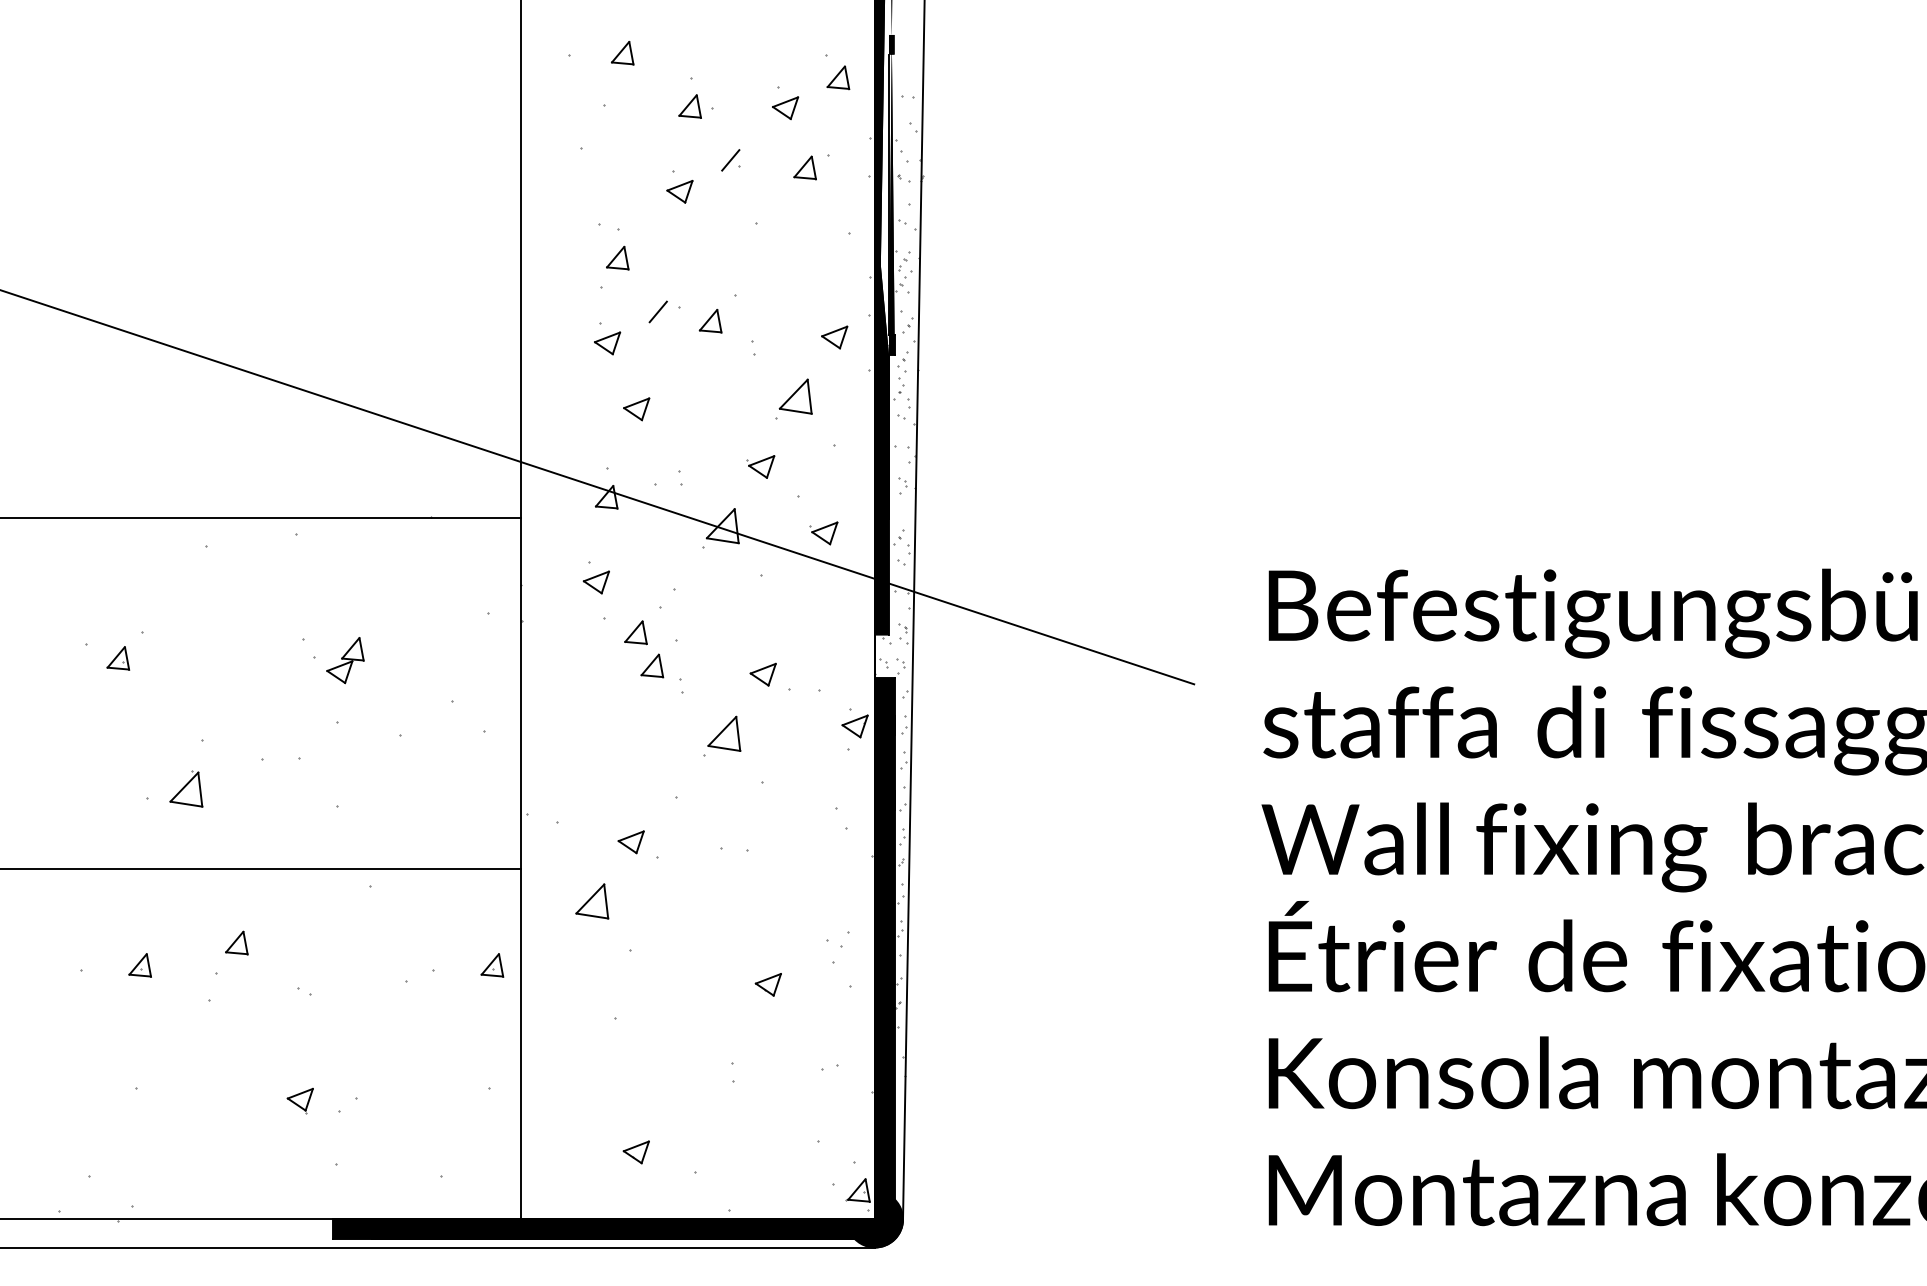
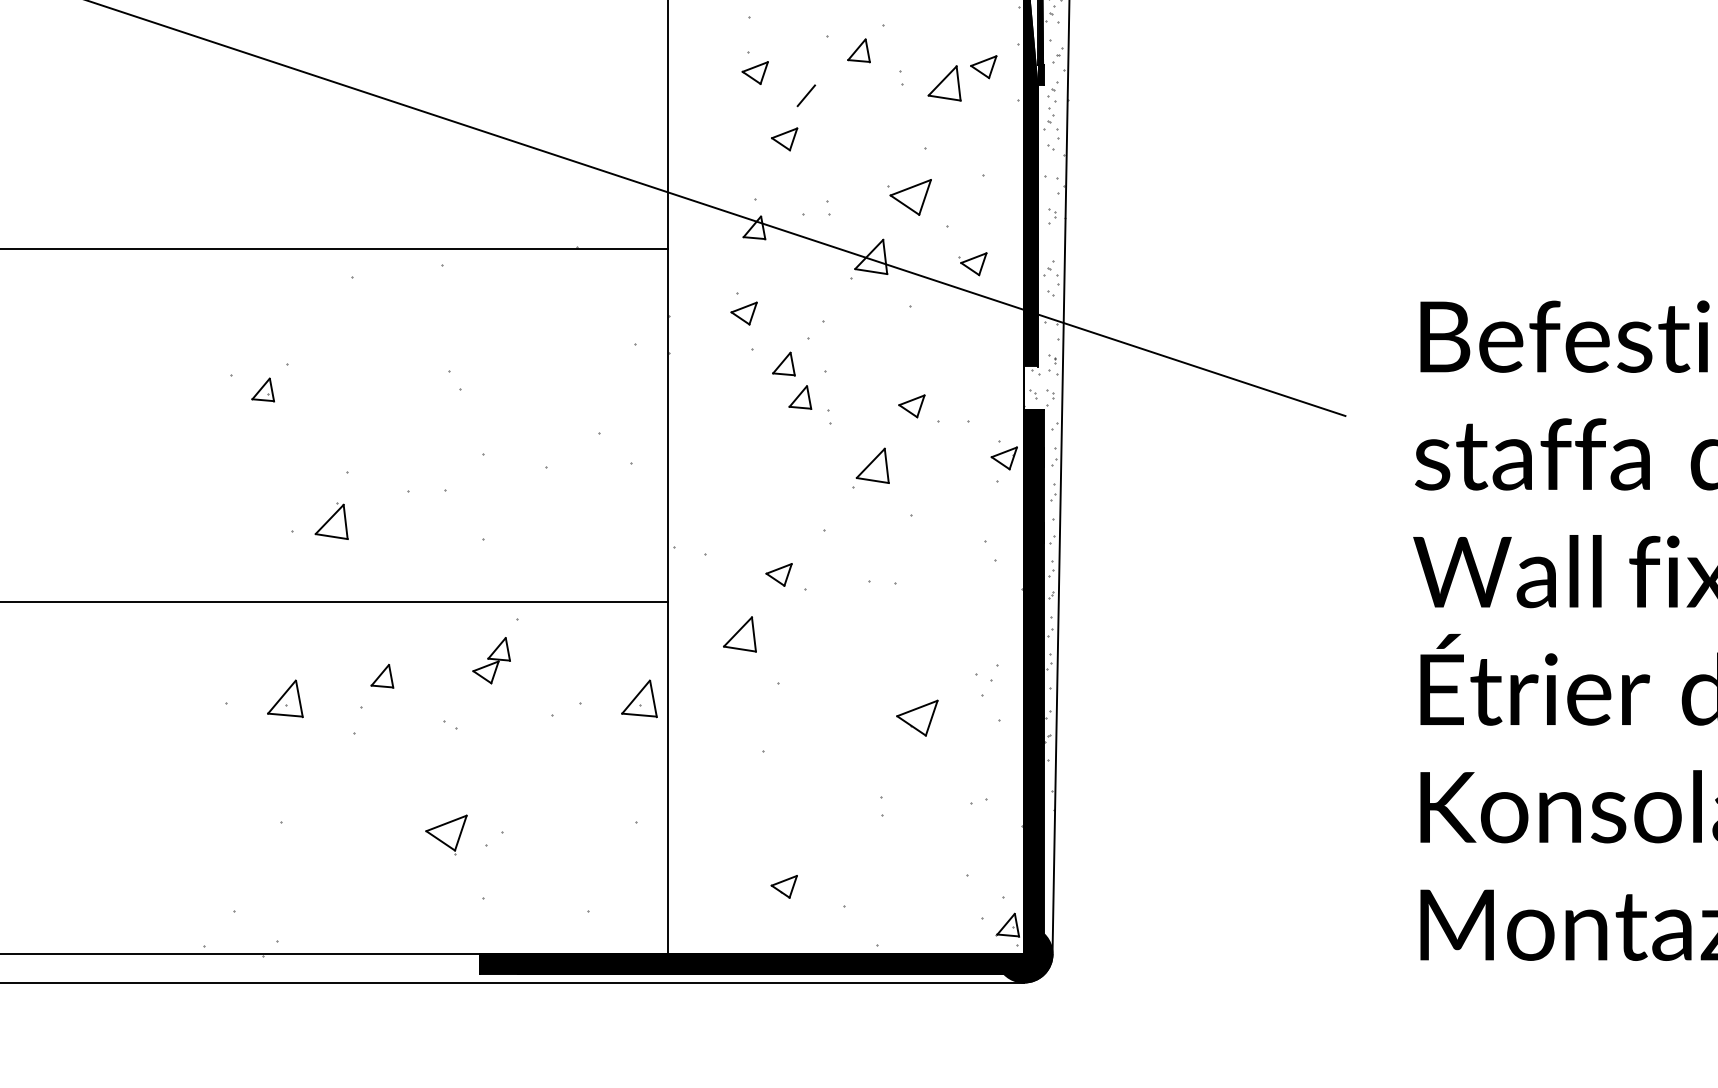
line: (657, 311) -> (805, 95), moved
part: (795, 396) -> (944, 83), moved
part: (760, 466) -> (909, 196), size x1.6
part: (345, 660) -> (491, 660), moved
part: (139, 965) -> (284, 698), size x1.6
part: (492, 965) -> (639, 698), size x1.6
part: (767, 984) -> (916, 717), size x1.6
part: (299, 1100) -> (445, 834), size x1.6

